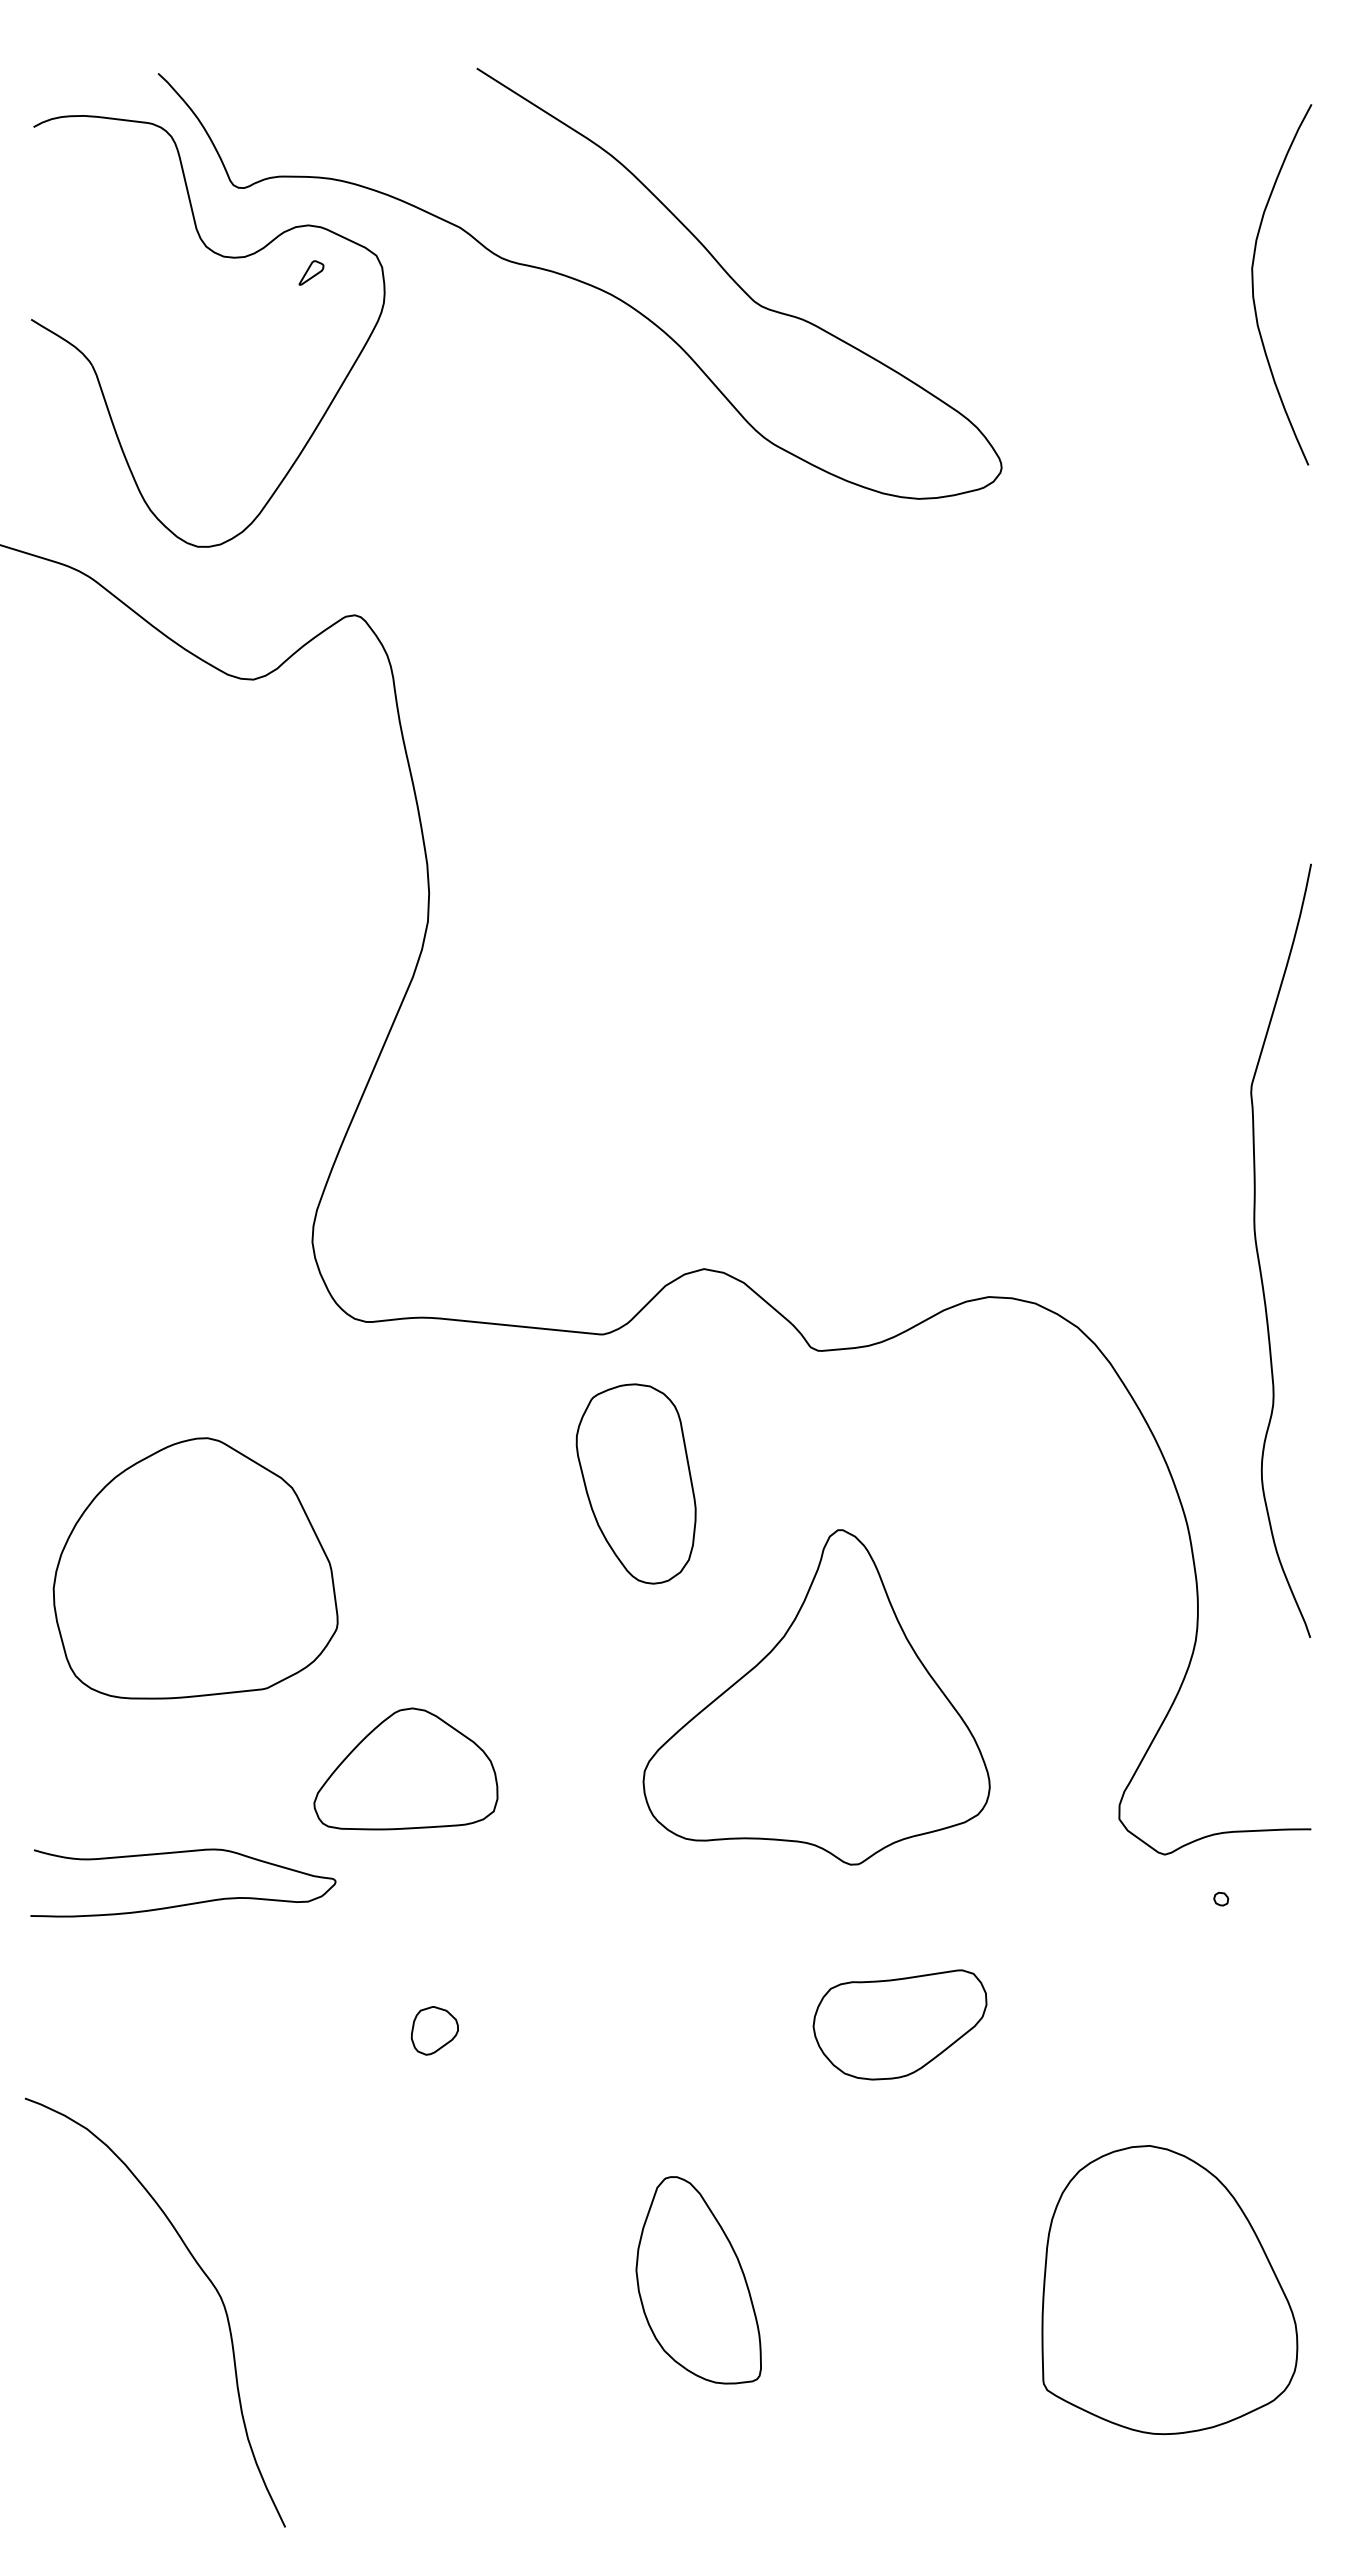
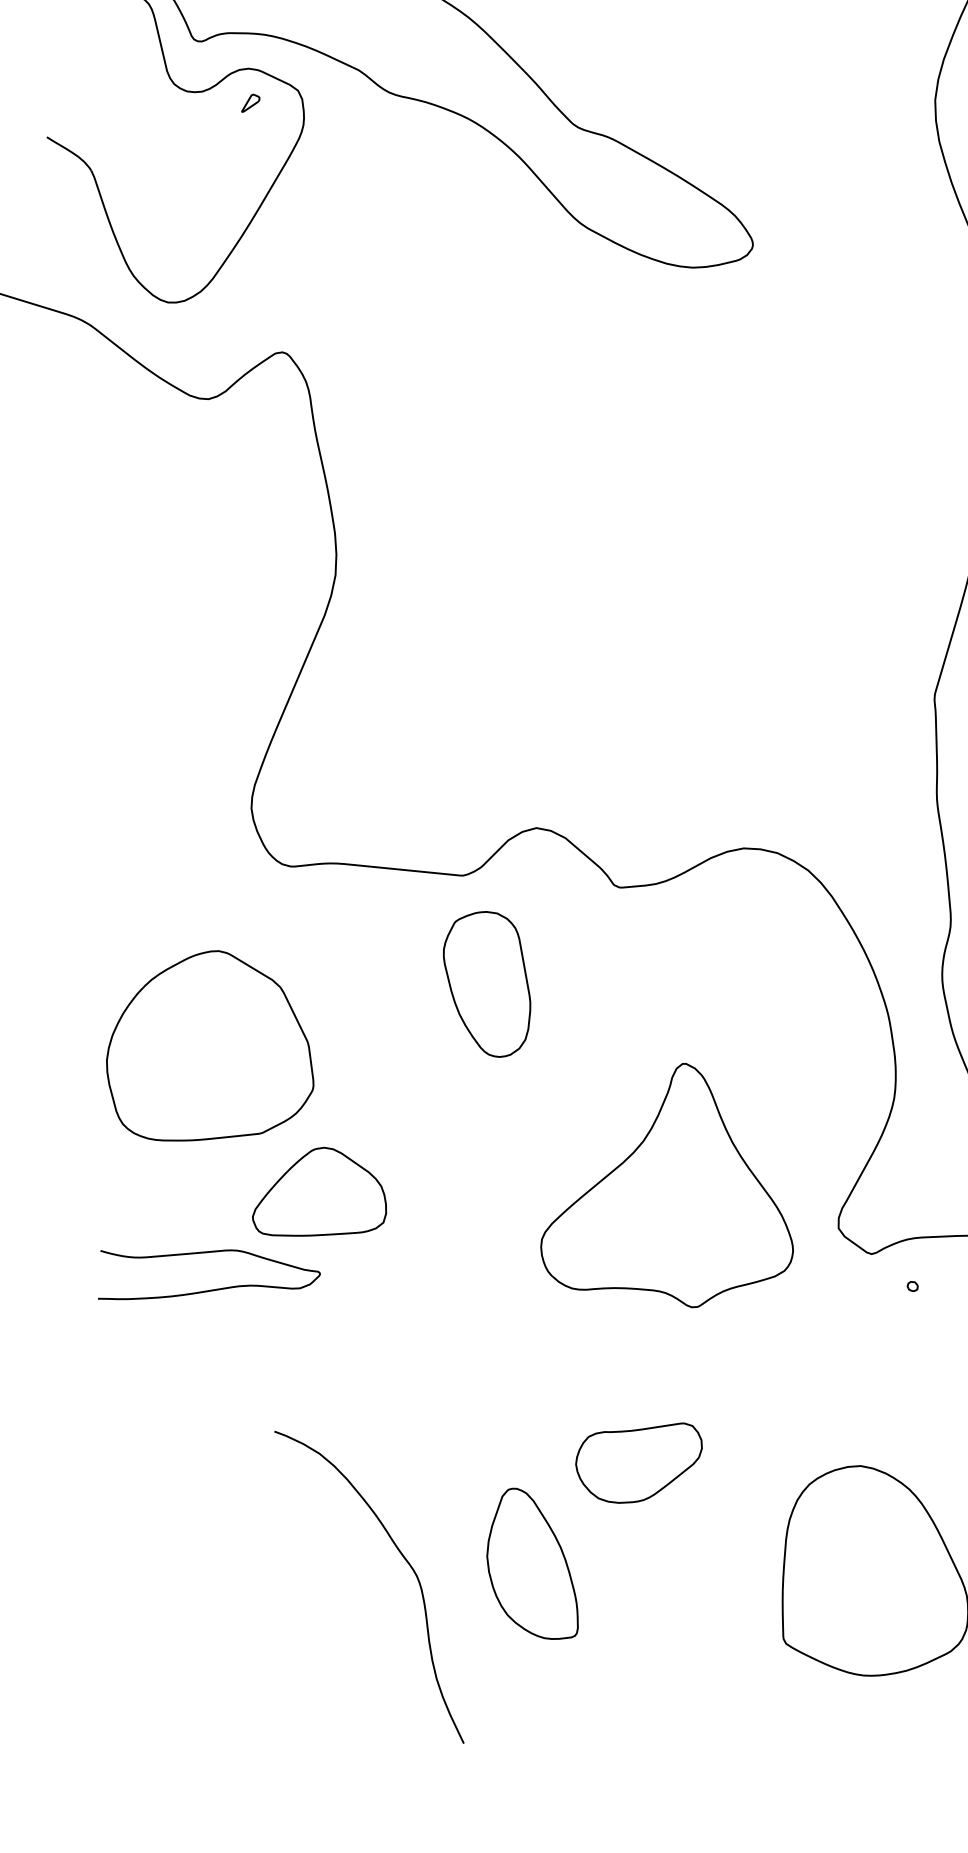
part: (195, 1568) -> (210, 1045), moved
part: (816, 1697) -> (667, 1185), moved
curve: (186, 1903) -> (211, 1289), moved
part: (899, 2024) -> (638, 1462), moved
part: (434, 2030) -> (340, 1382), removed
curve: (203, 2273) -> (404, 1558), moved

